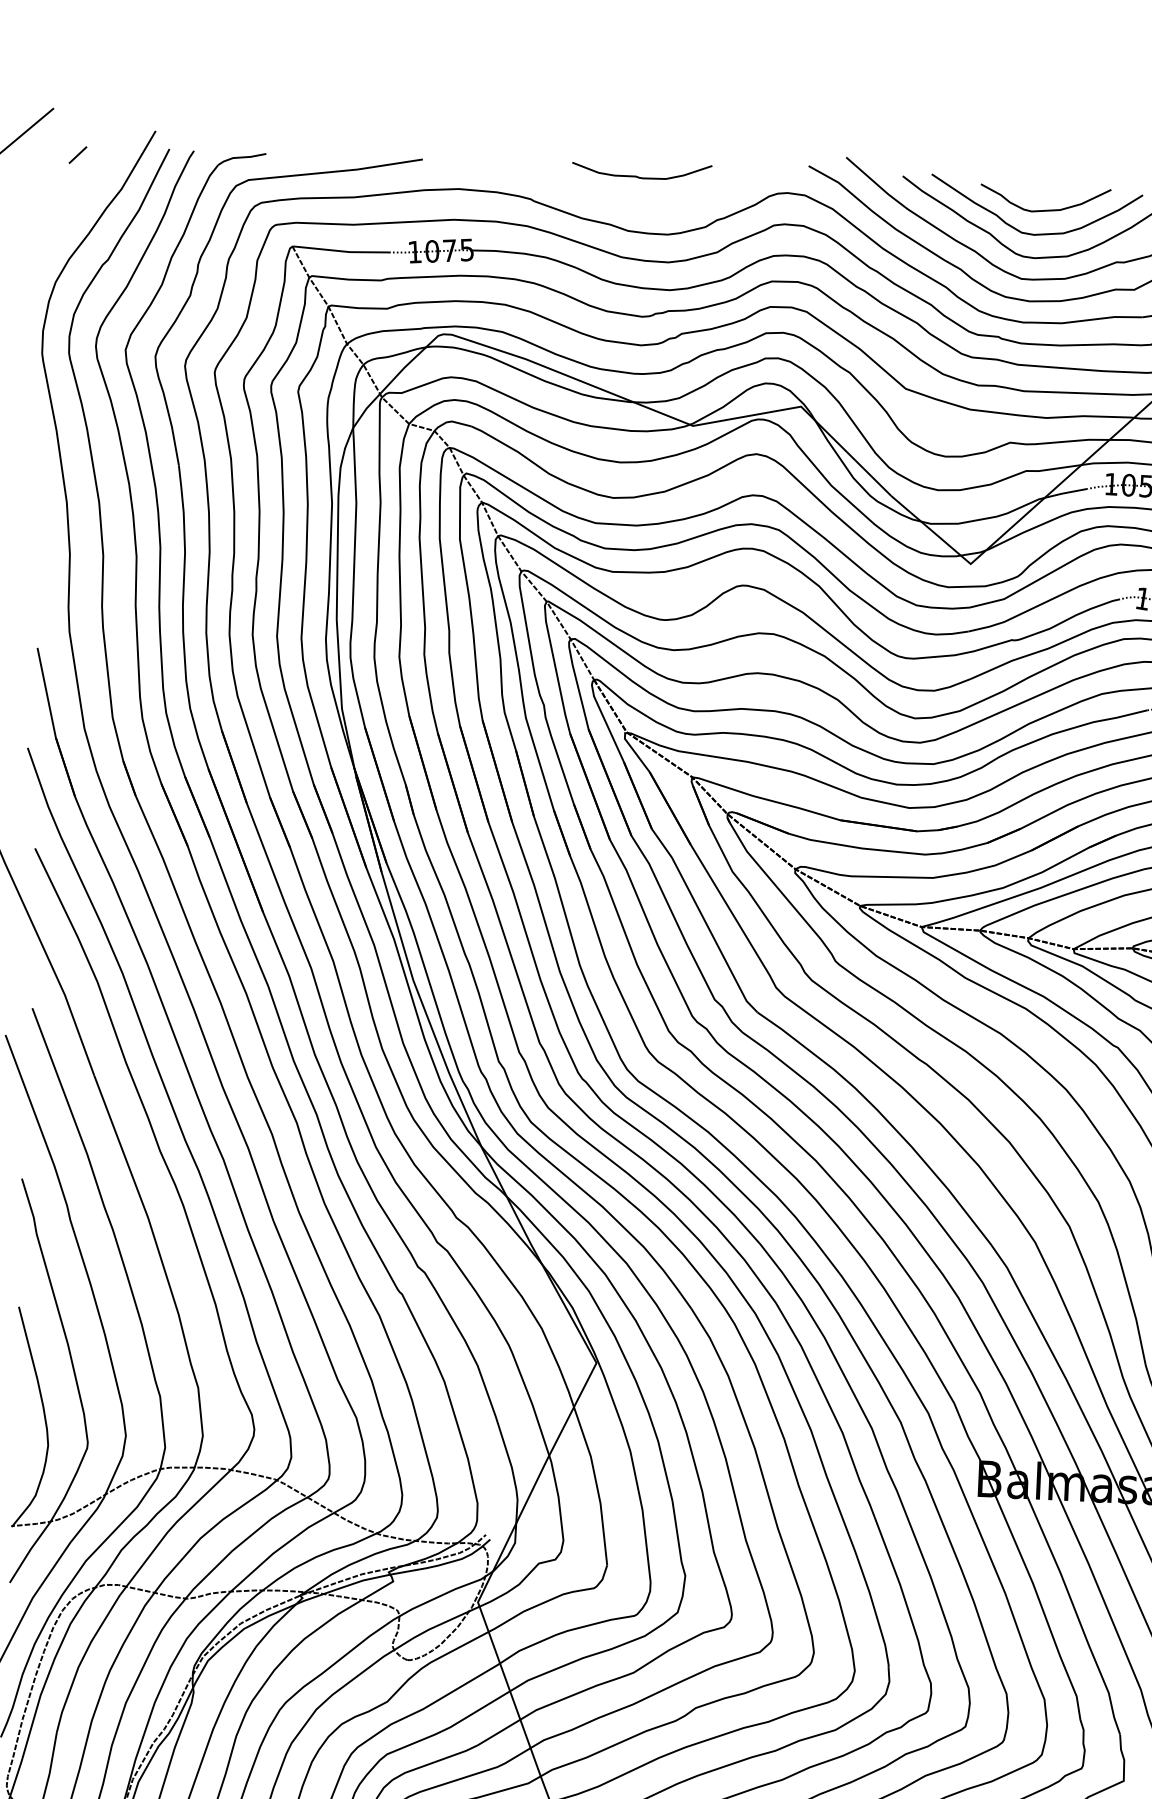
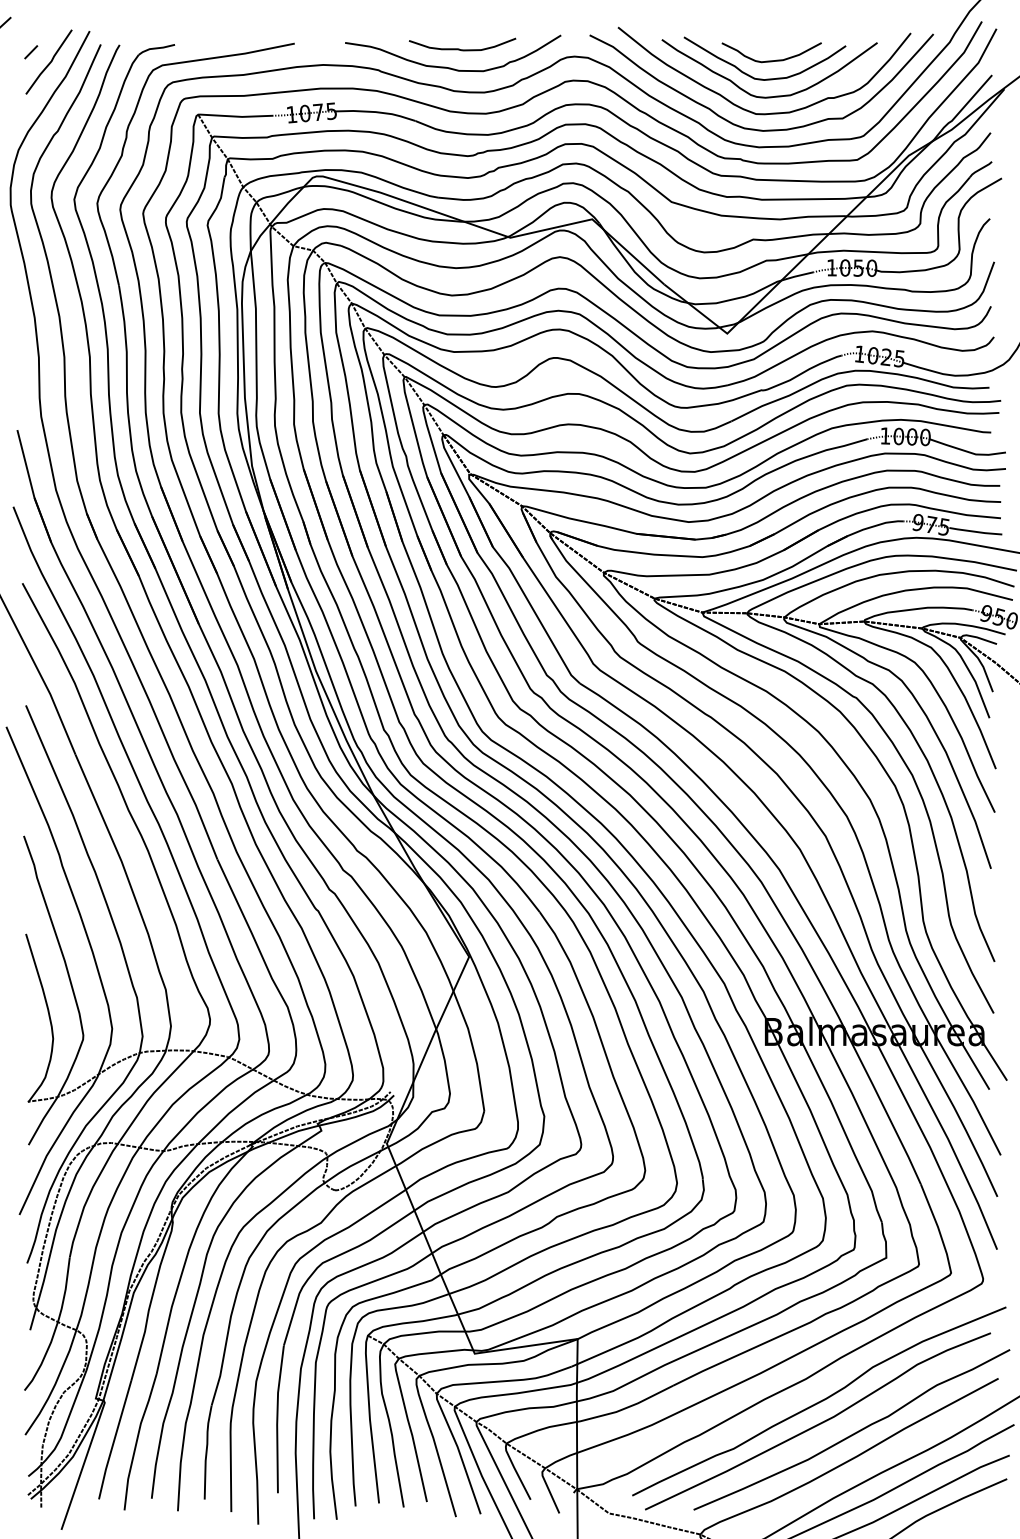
line: (101, 169) -> (49, 62), added
curve: (624, 199) -> (450, 67), added

